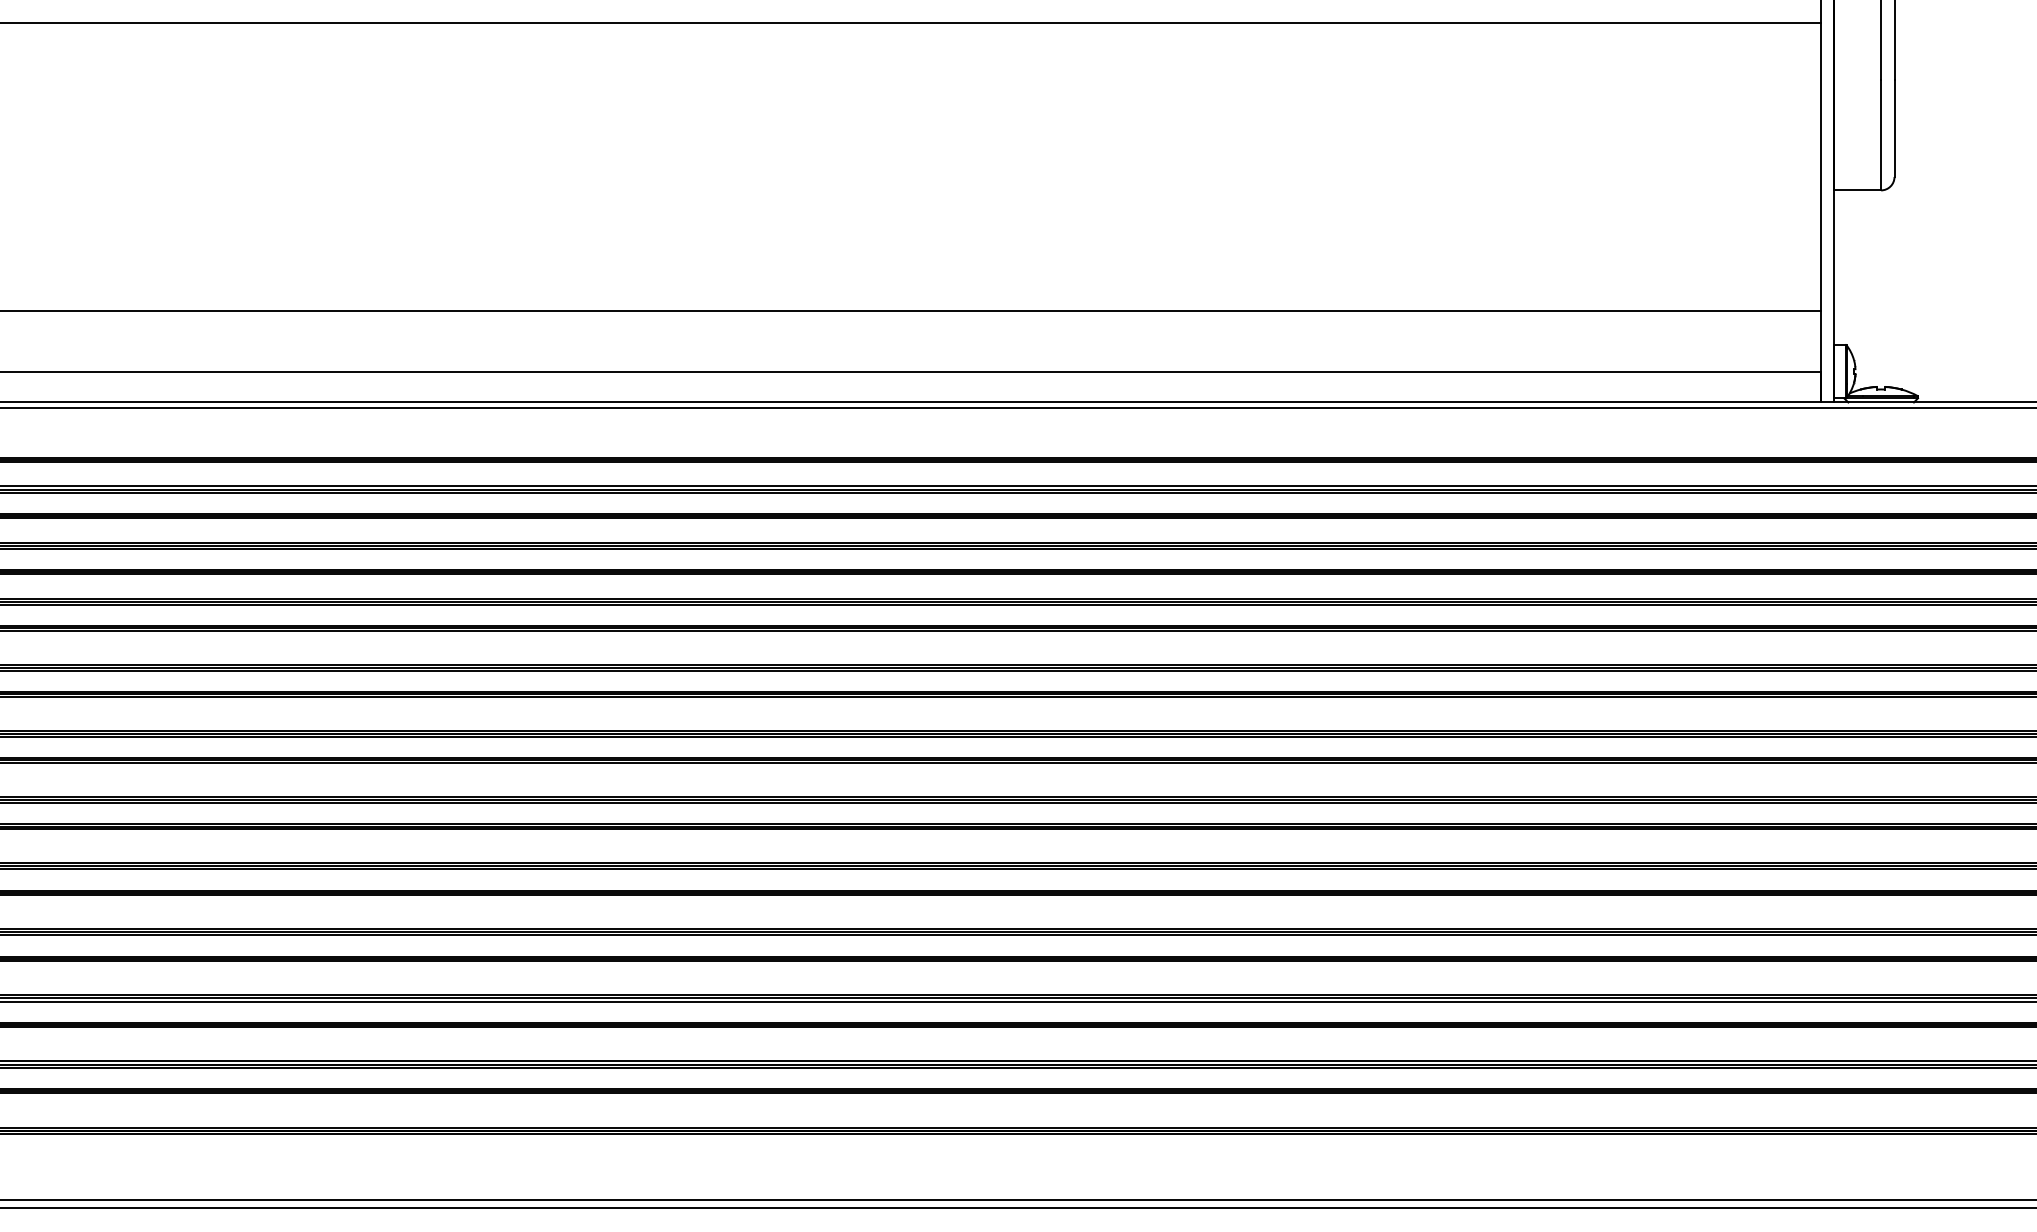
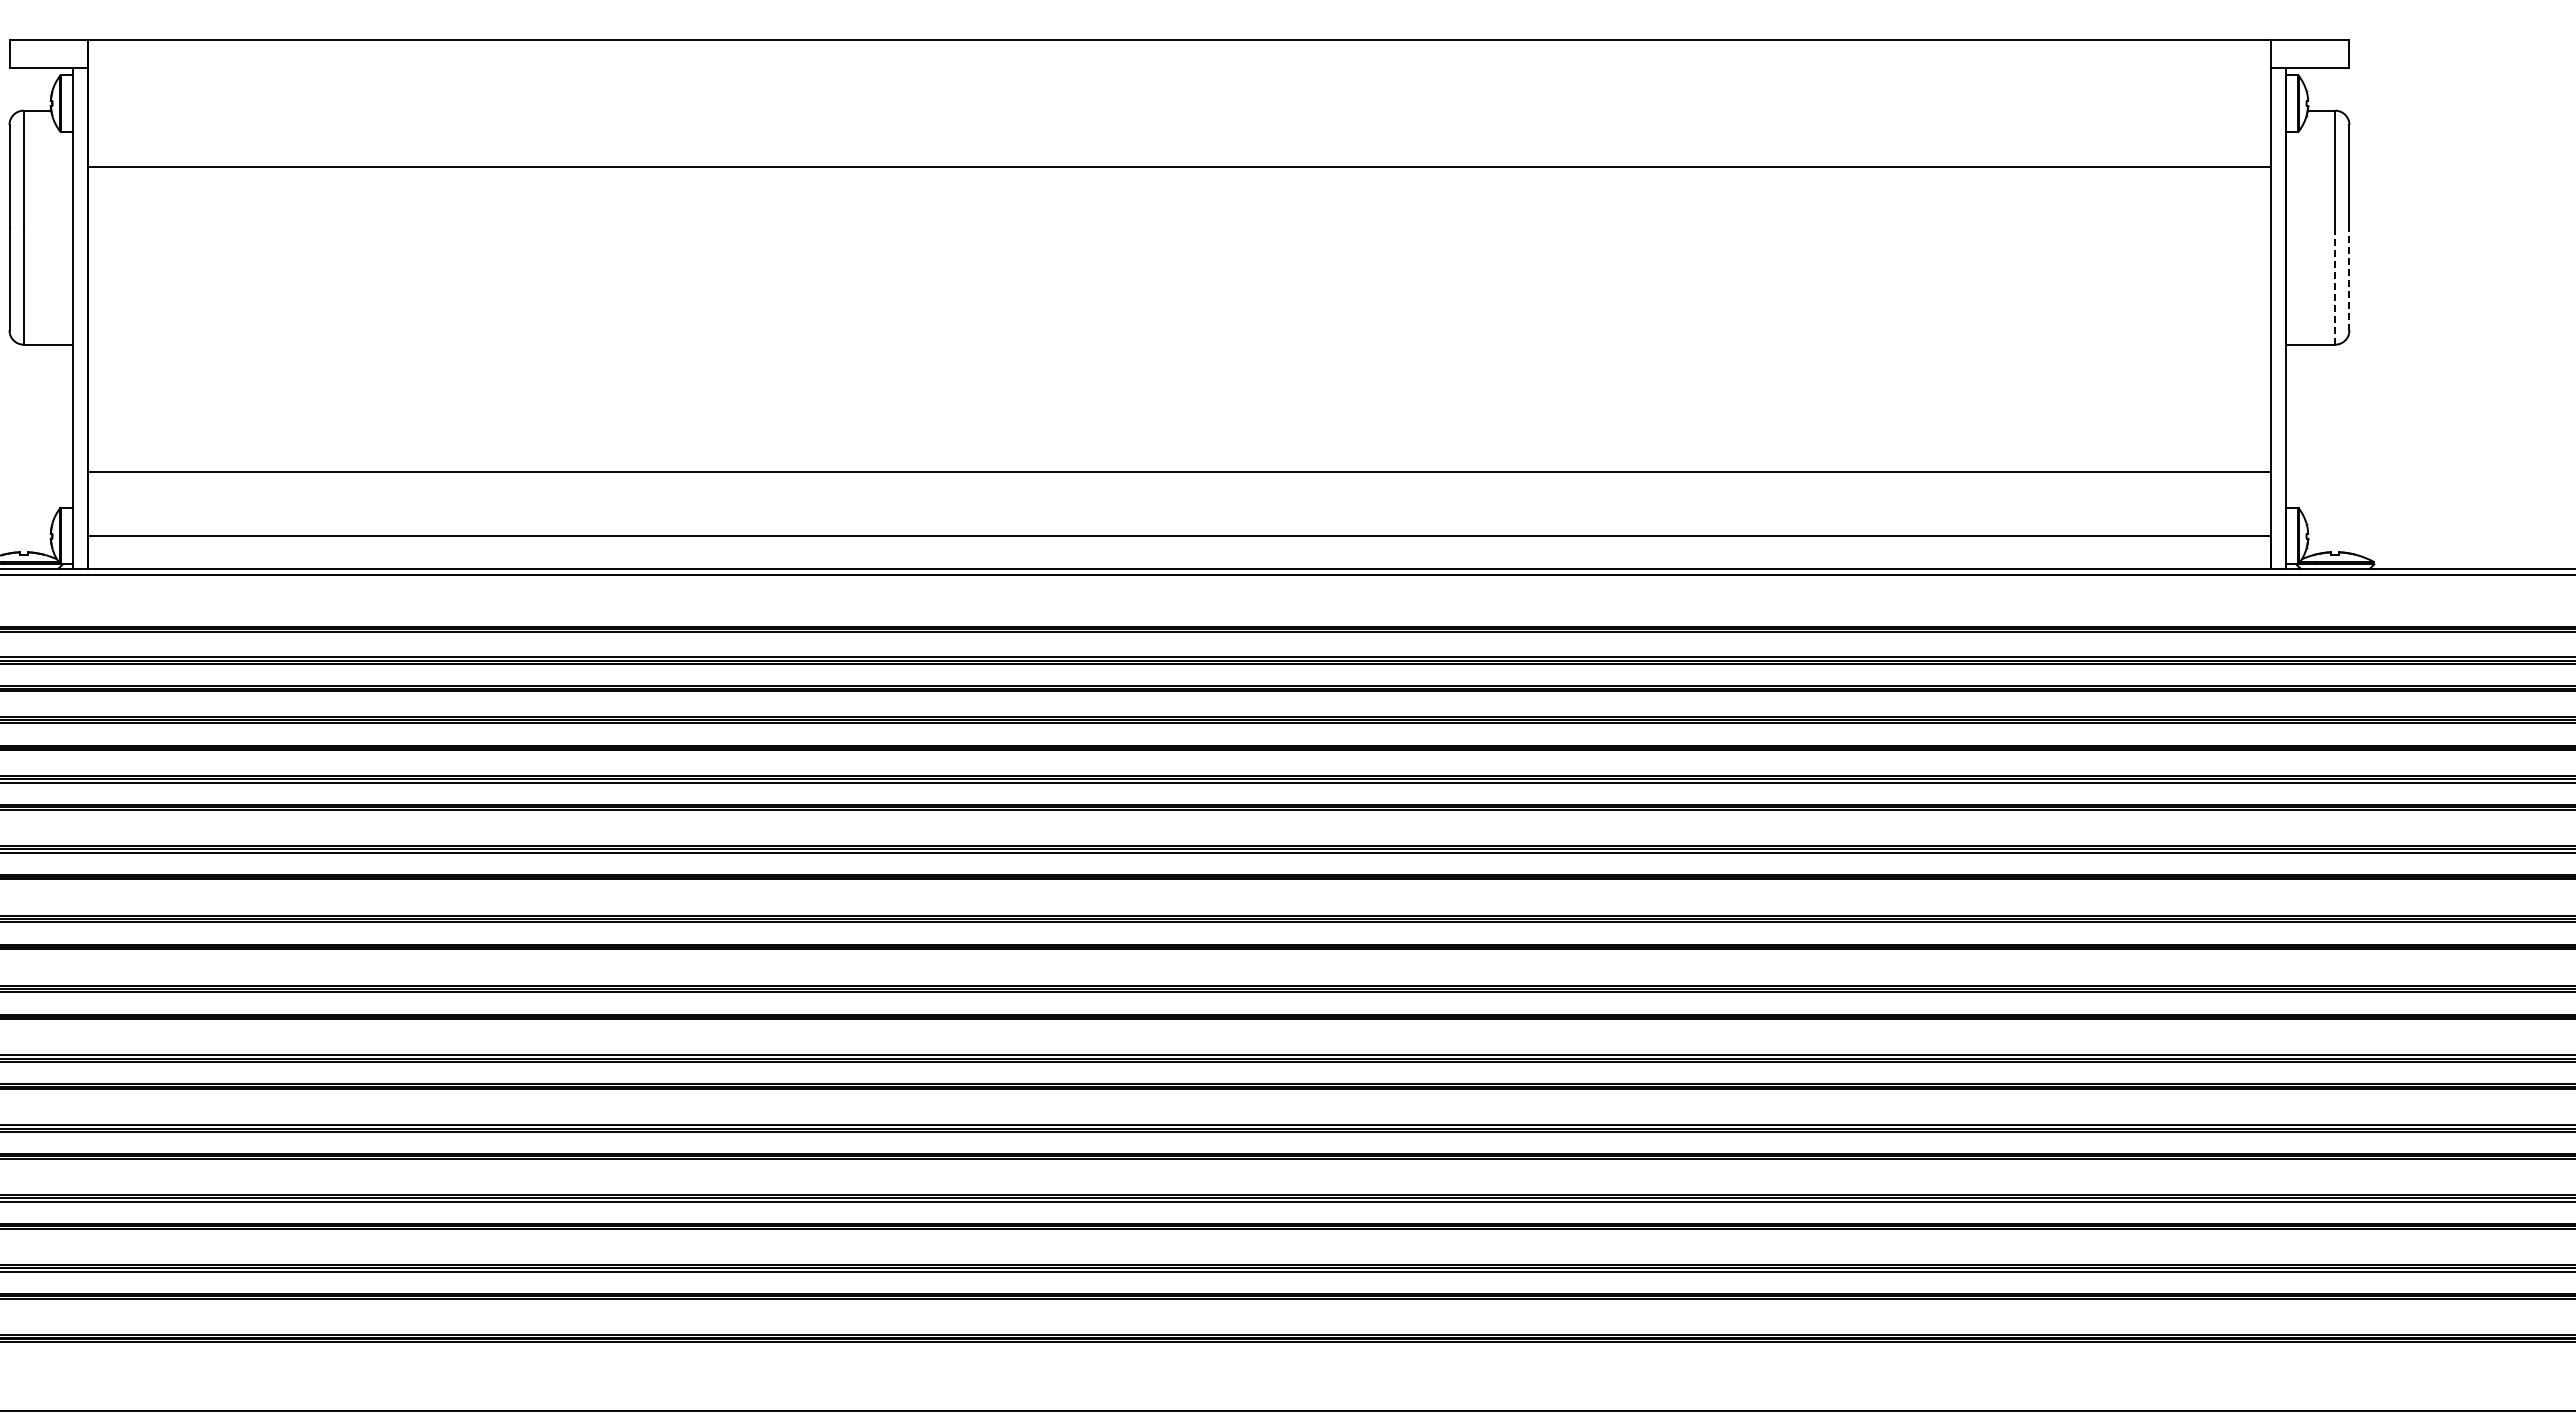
line: (1894, 127) -> (2349, 278), solid -> dashed
line: (1881, 134) -> (2335, 285), solid -> dashed

